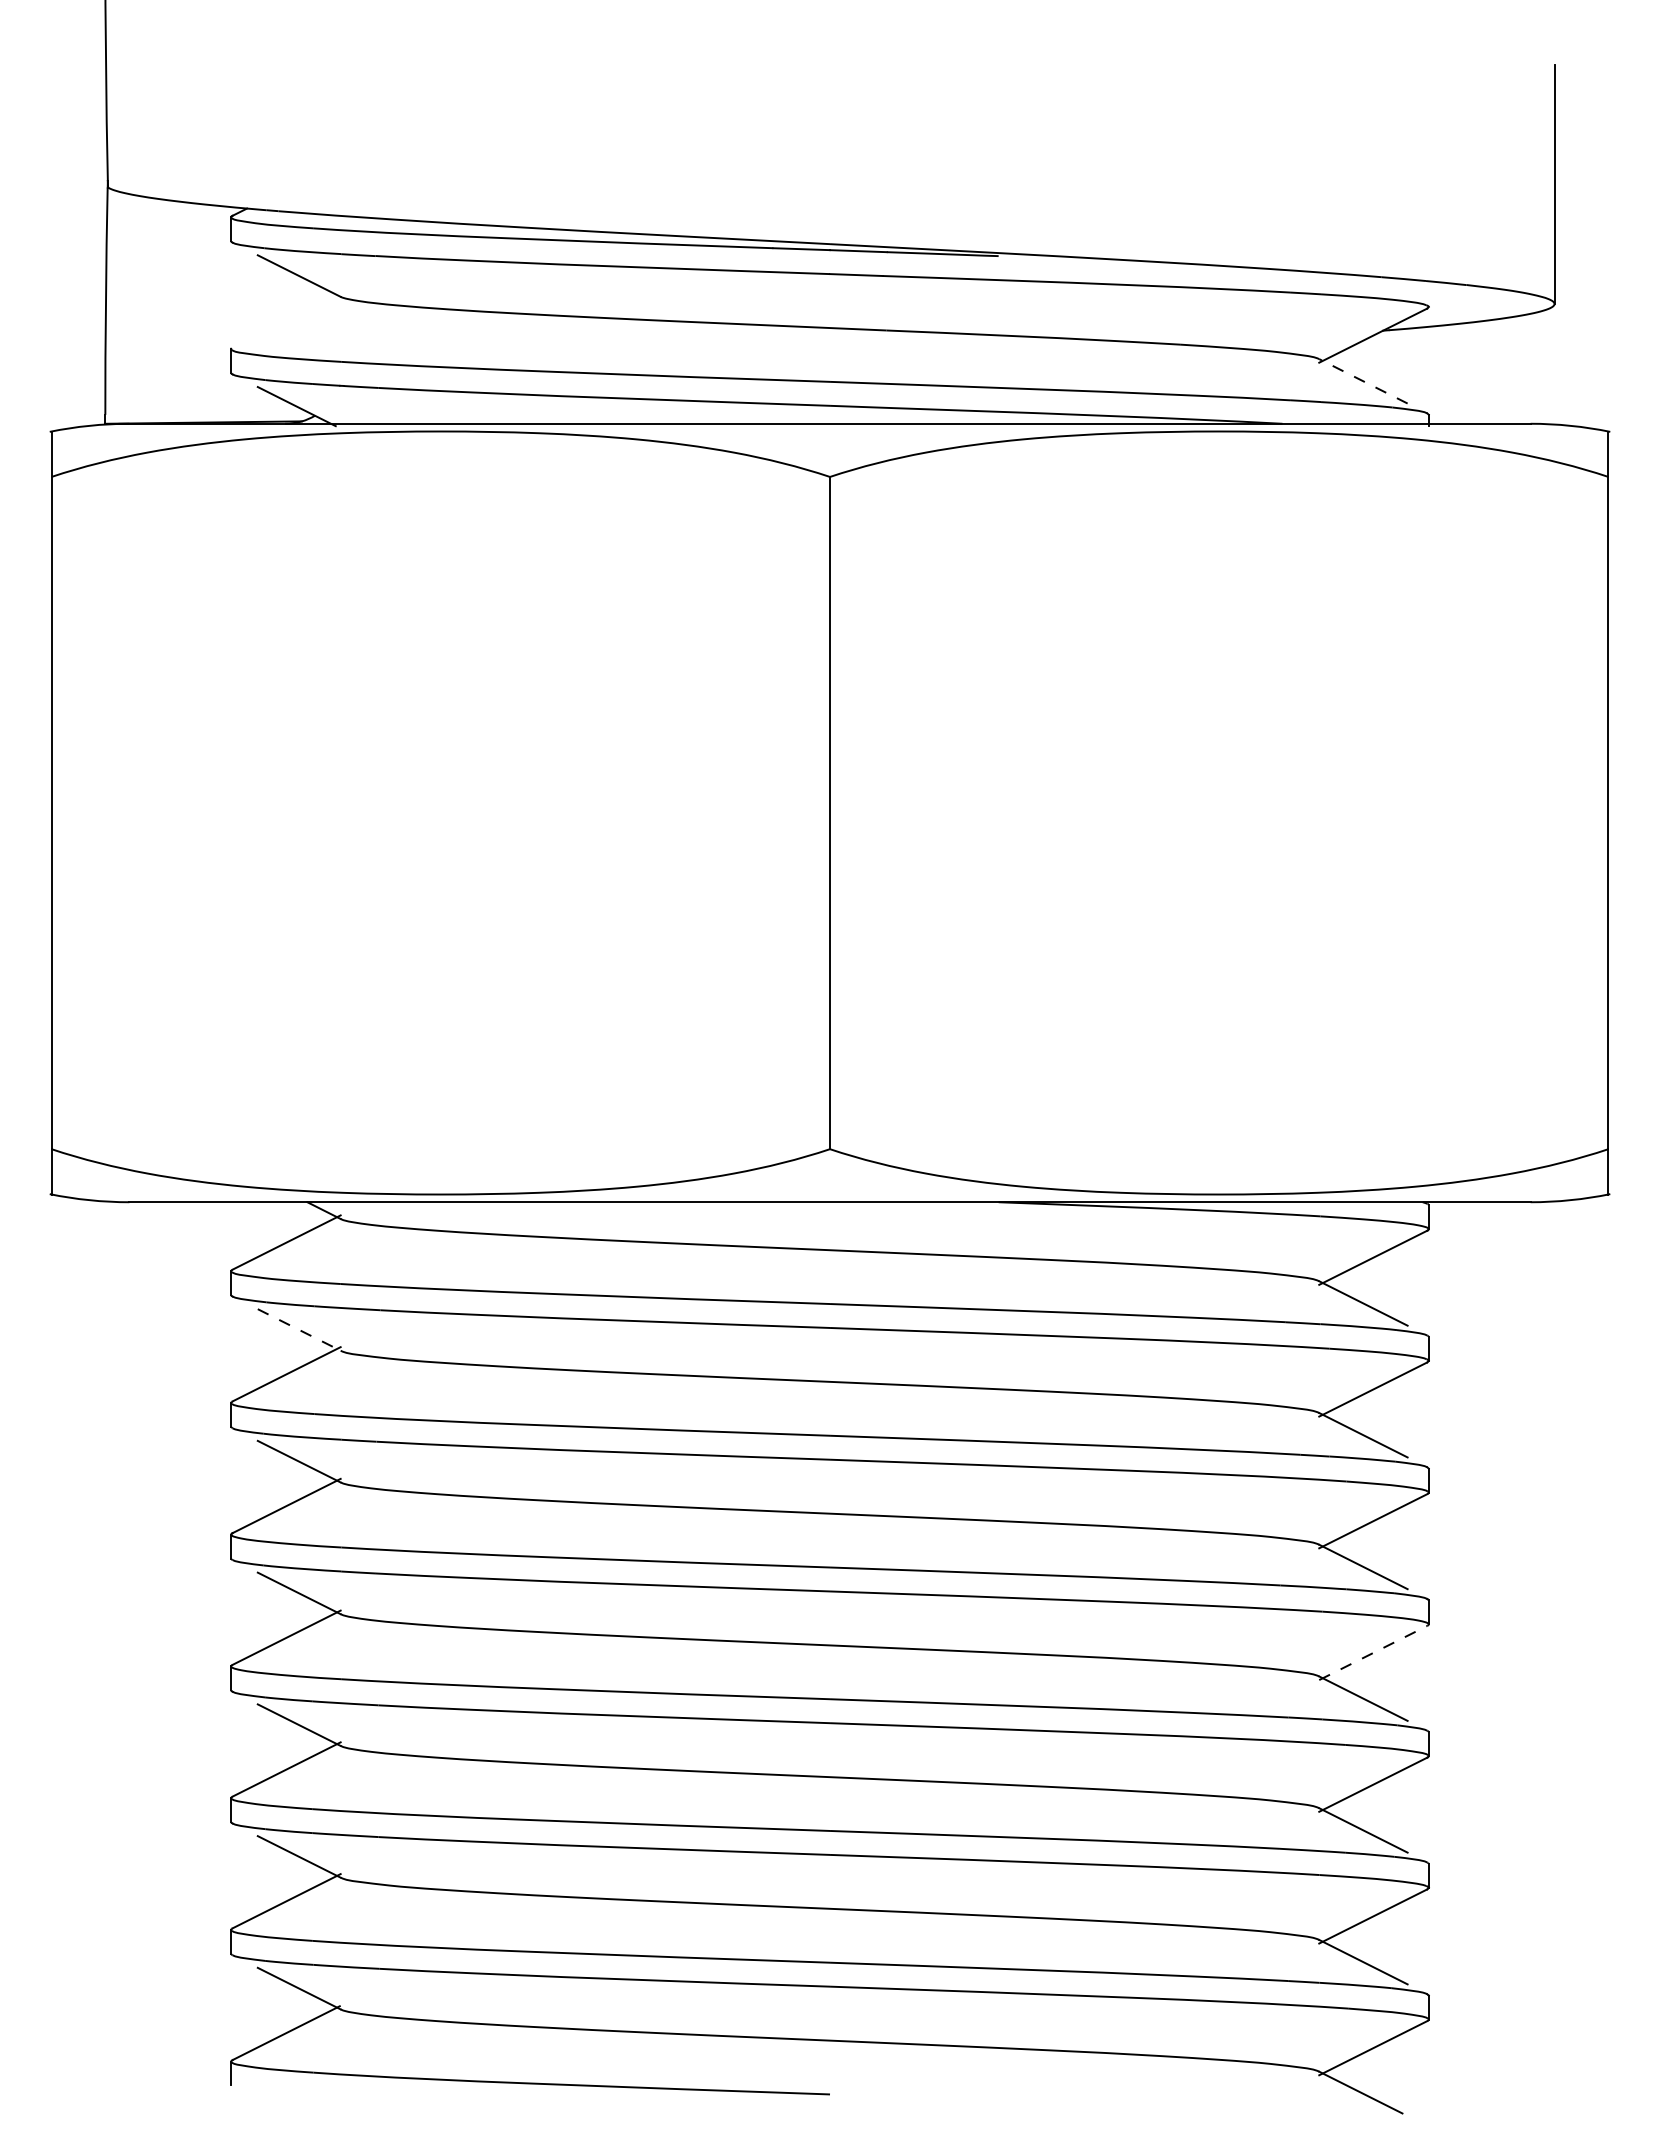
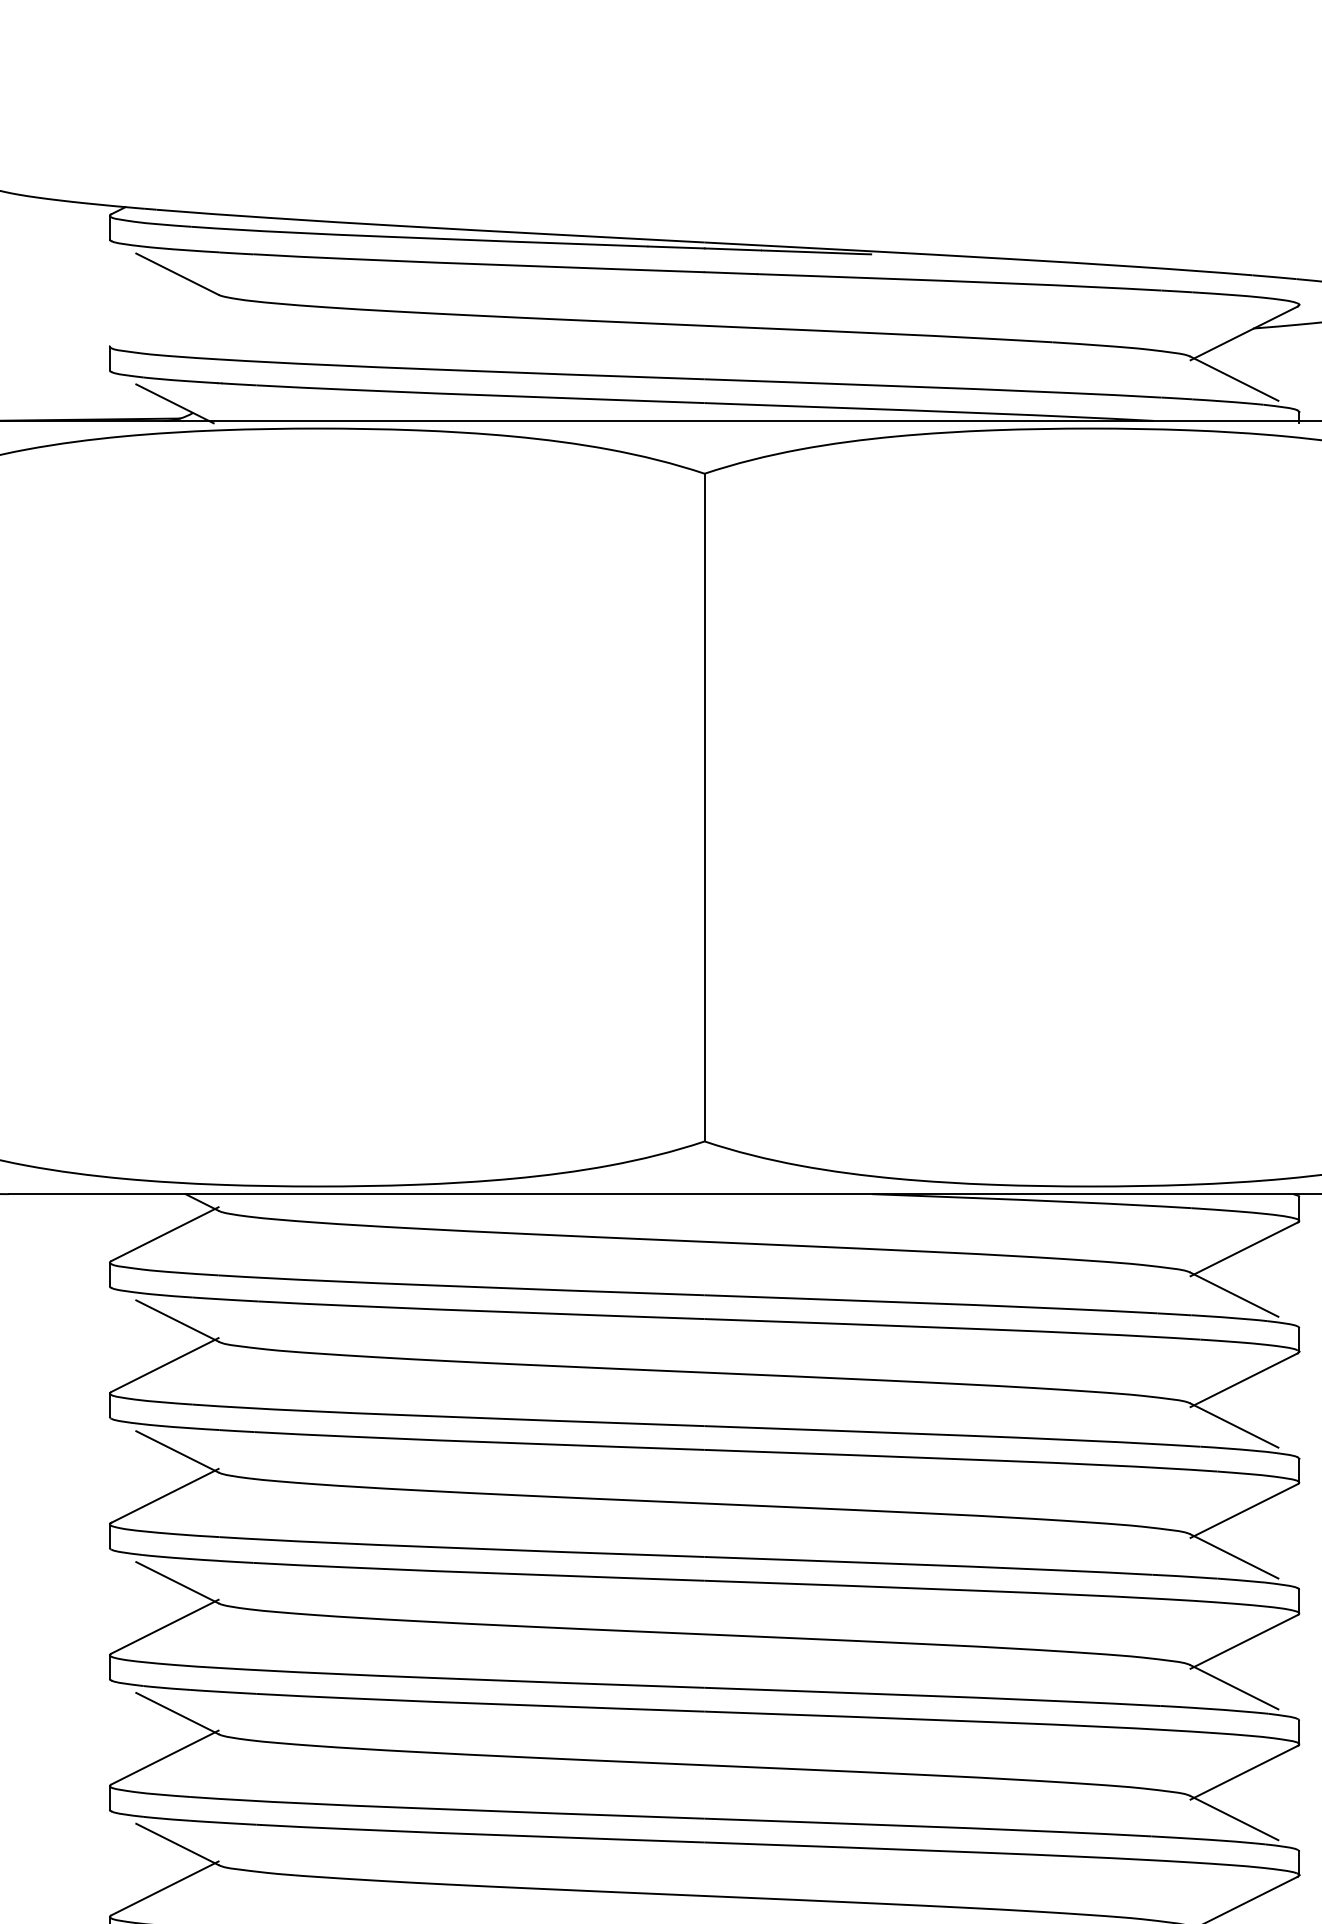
line: (1362, 381) -> (1233, 378), dashed -> solid
line: (299, 1330) -> (177, 1321), dashed -> solid
line: (1373, 1652) -> (1244, 1641), dashed -> solid

